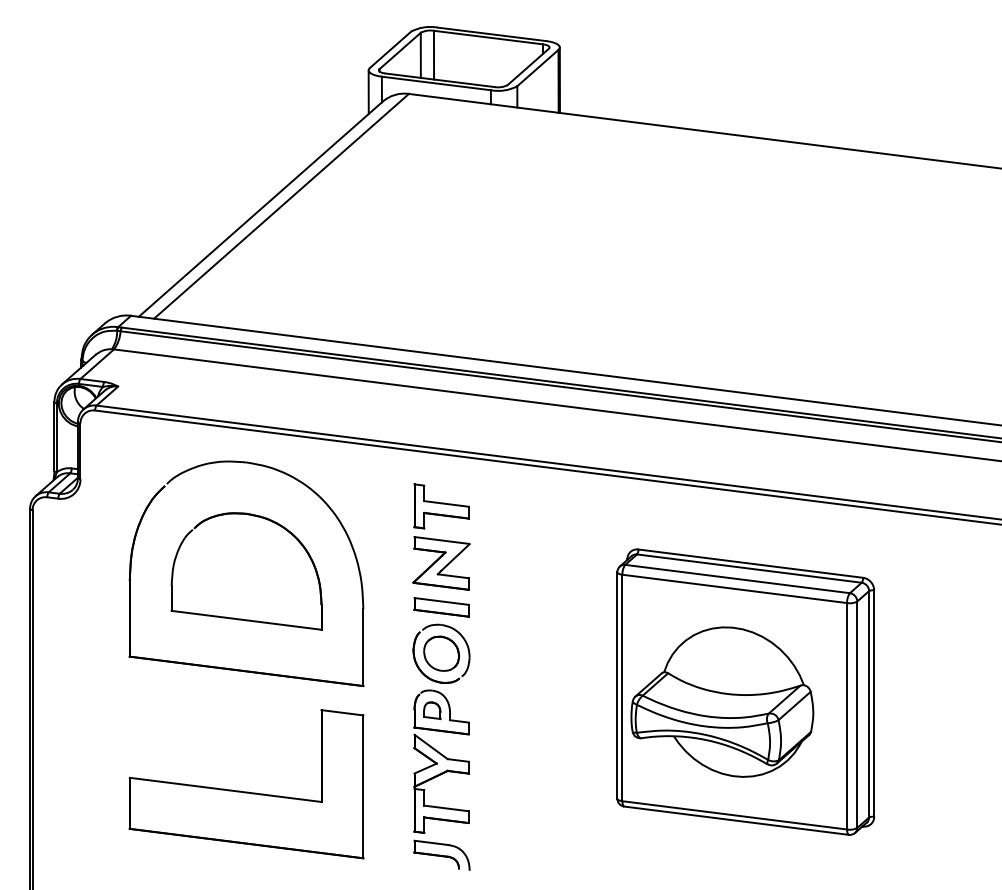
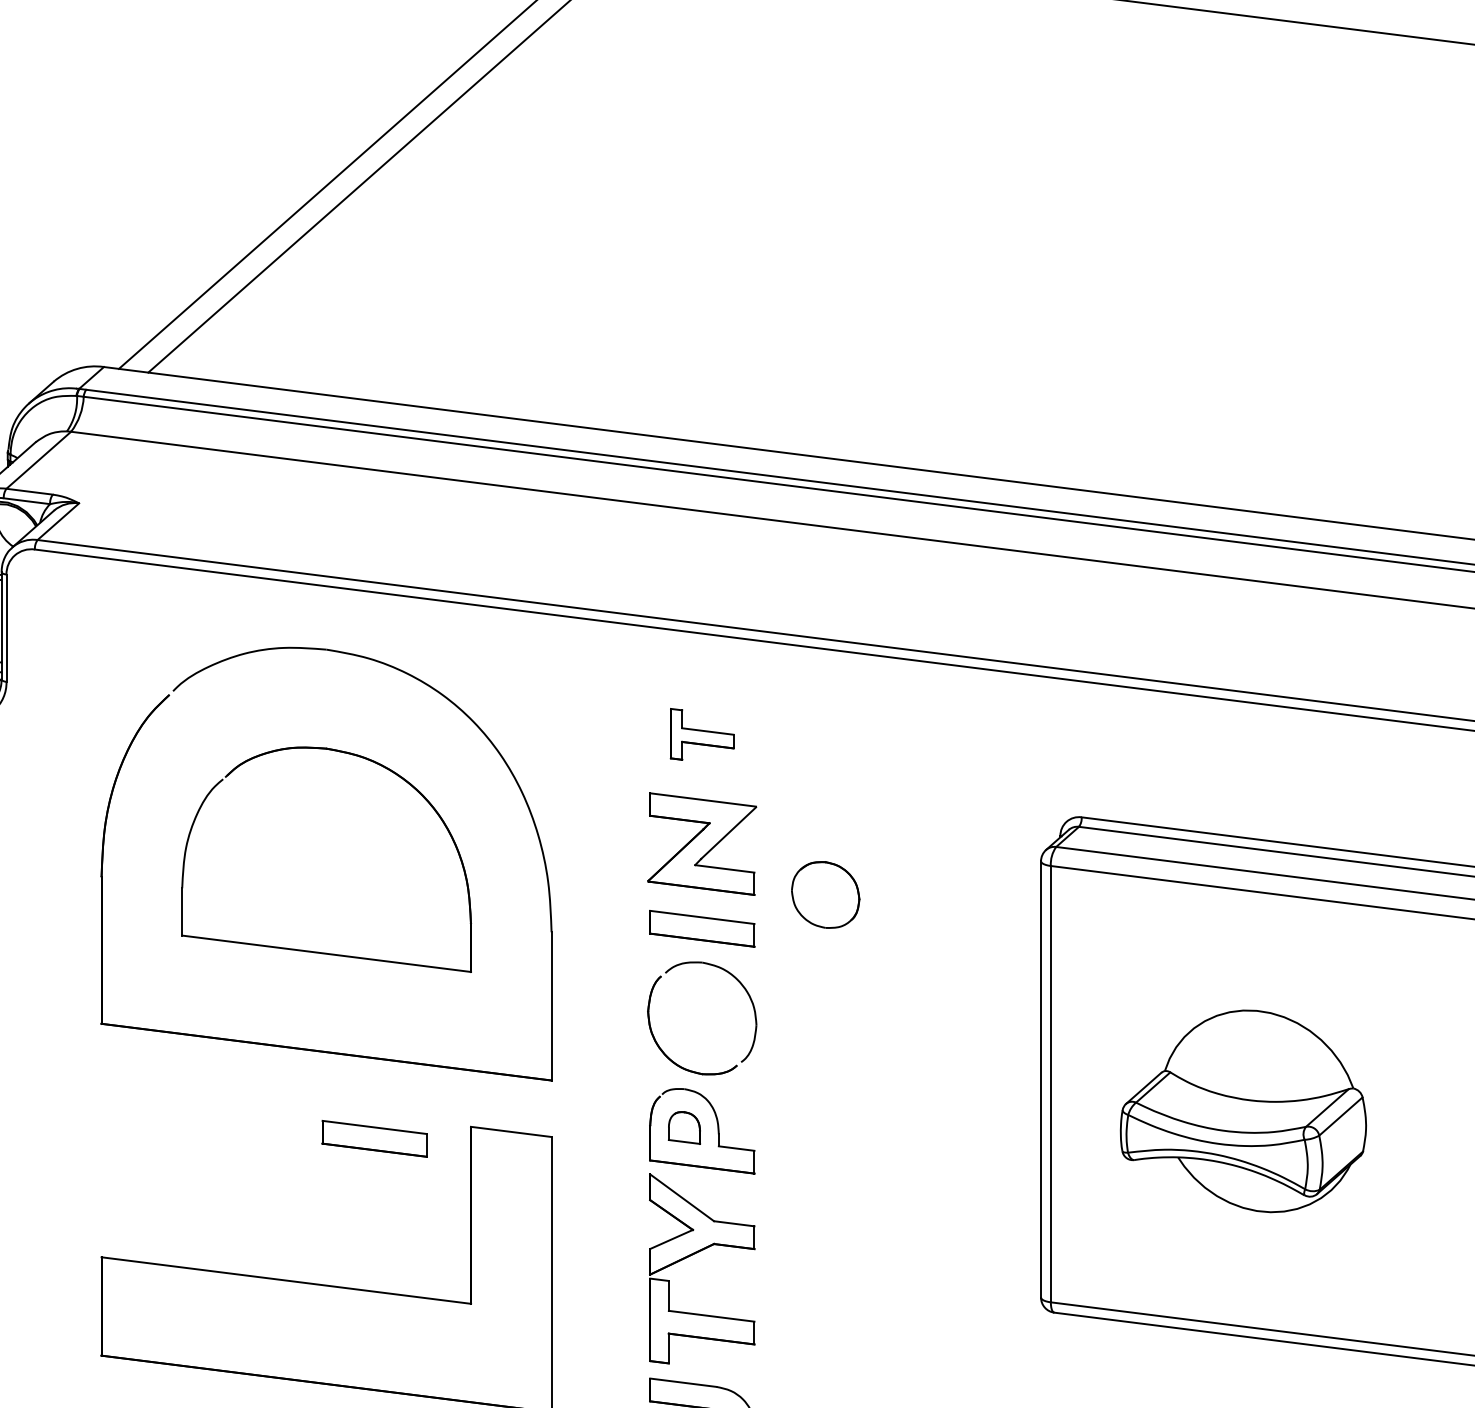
part: (441, 506) -> (702, 734), size x0.6
part: (441, 653) -> (825, 894), moved
part: (722, 701) -> (1243, 1110), size x0.7
part: (271, 716) -> (374, 1139), added

